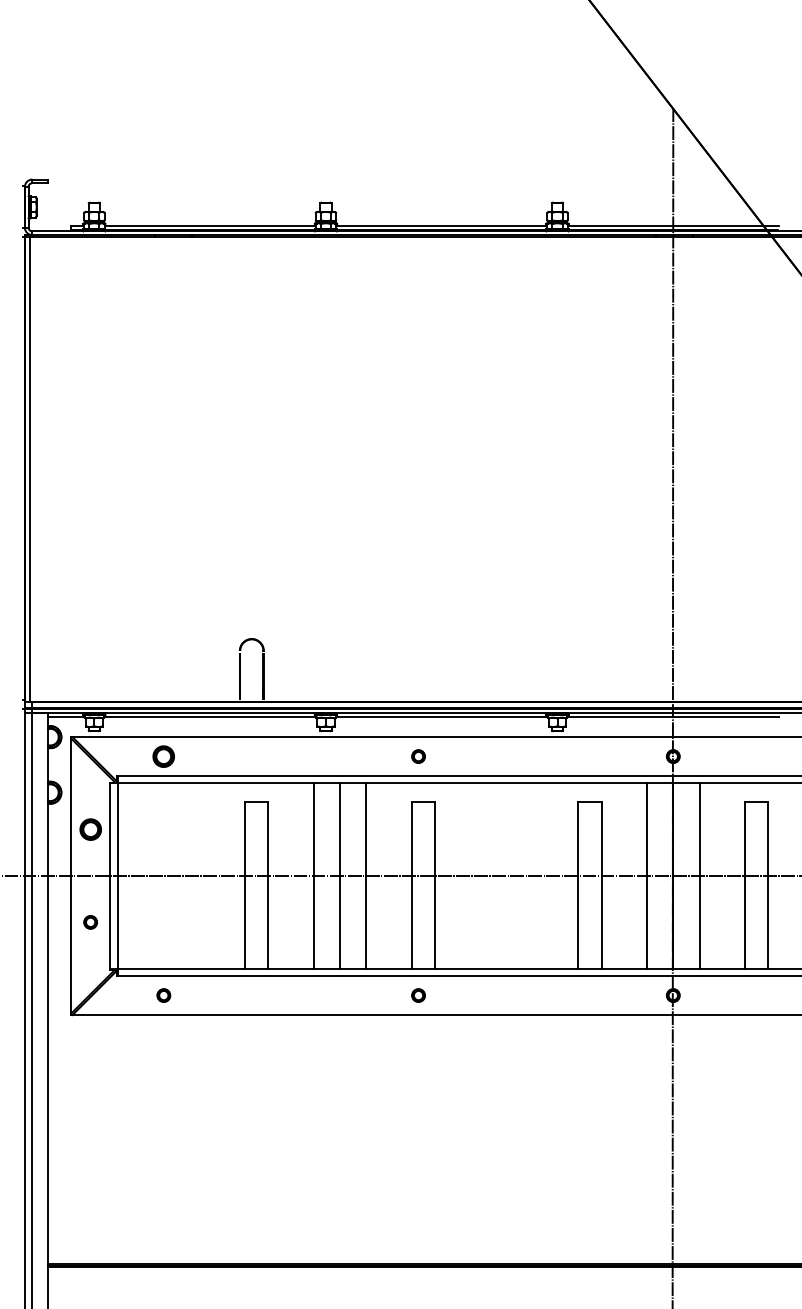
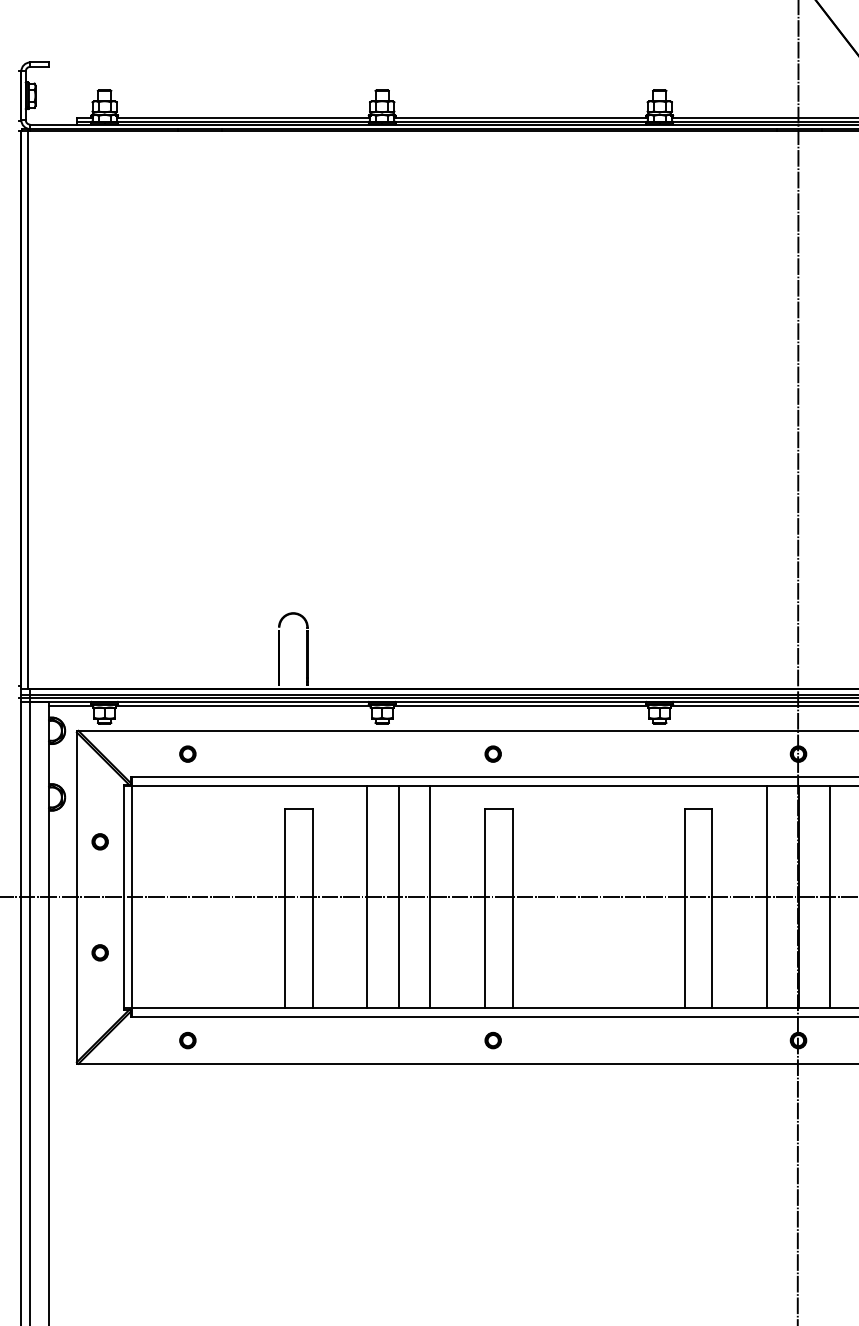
part: (163, 756) -> (187, 754), size x0.62
part: (90, 829) -> (99, 841), size x0.62

